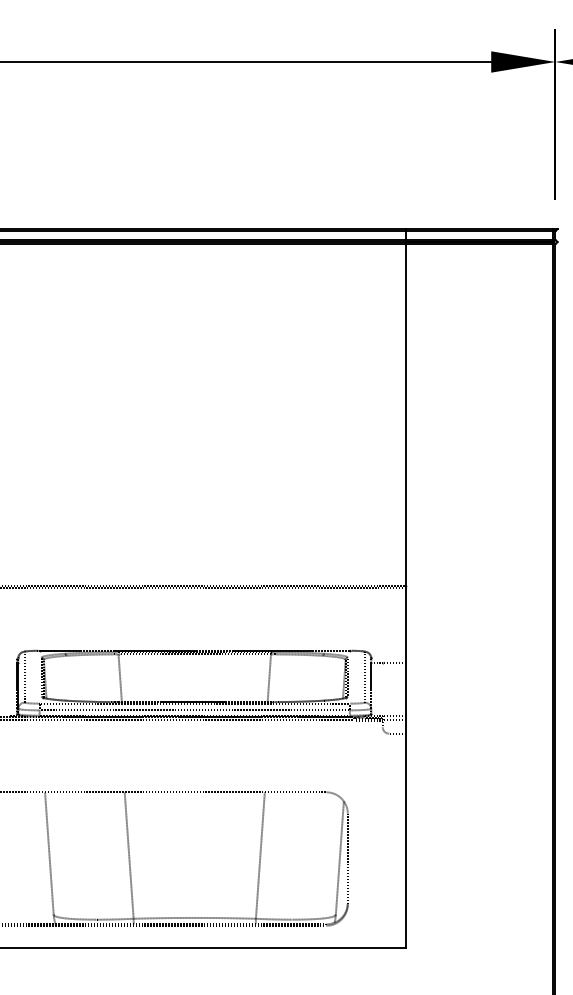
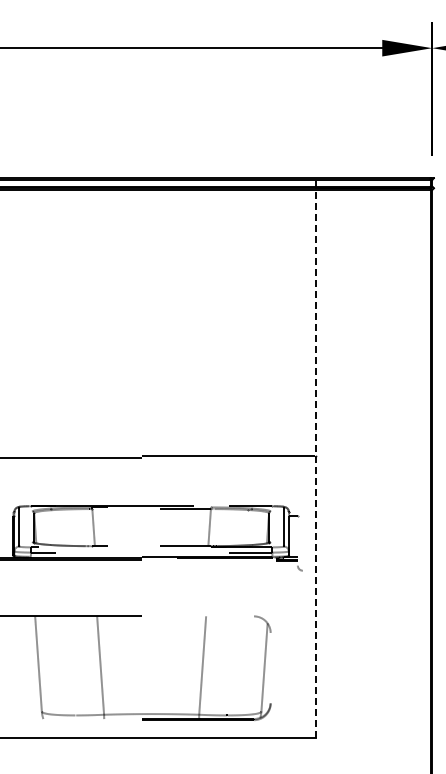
line: (405, 588) -> (315, 457), solid -> dashed
line: (347, 858) -> (270, 667), removed

